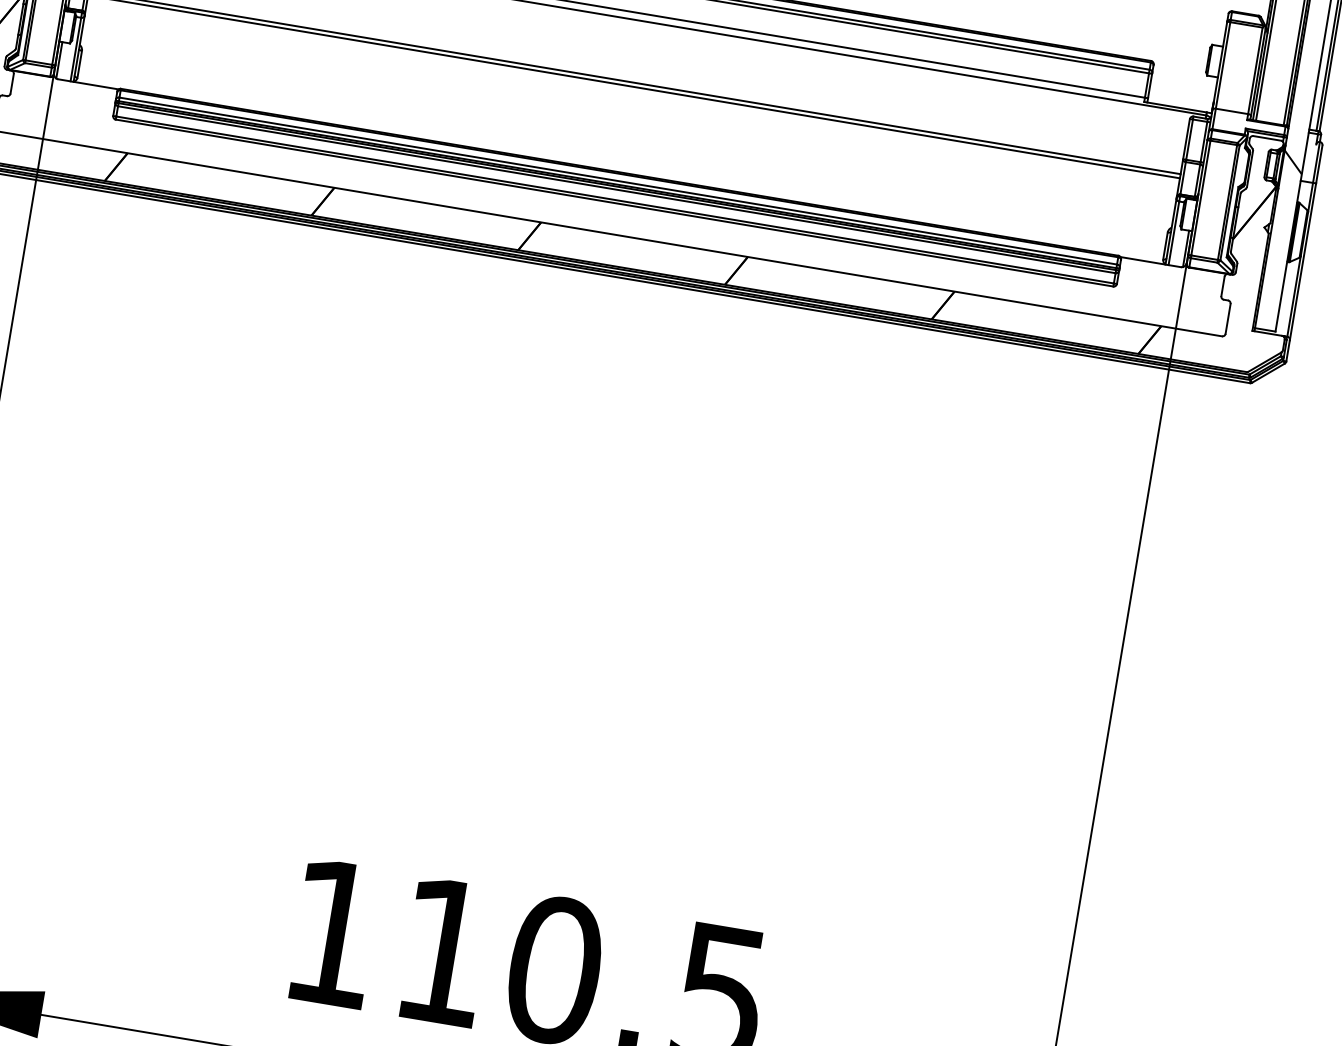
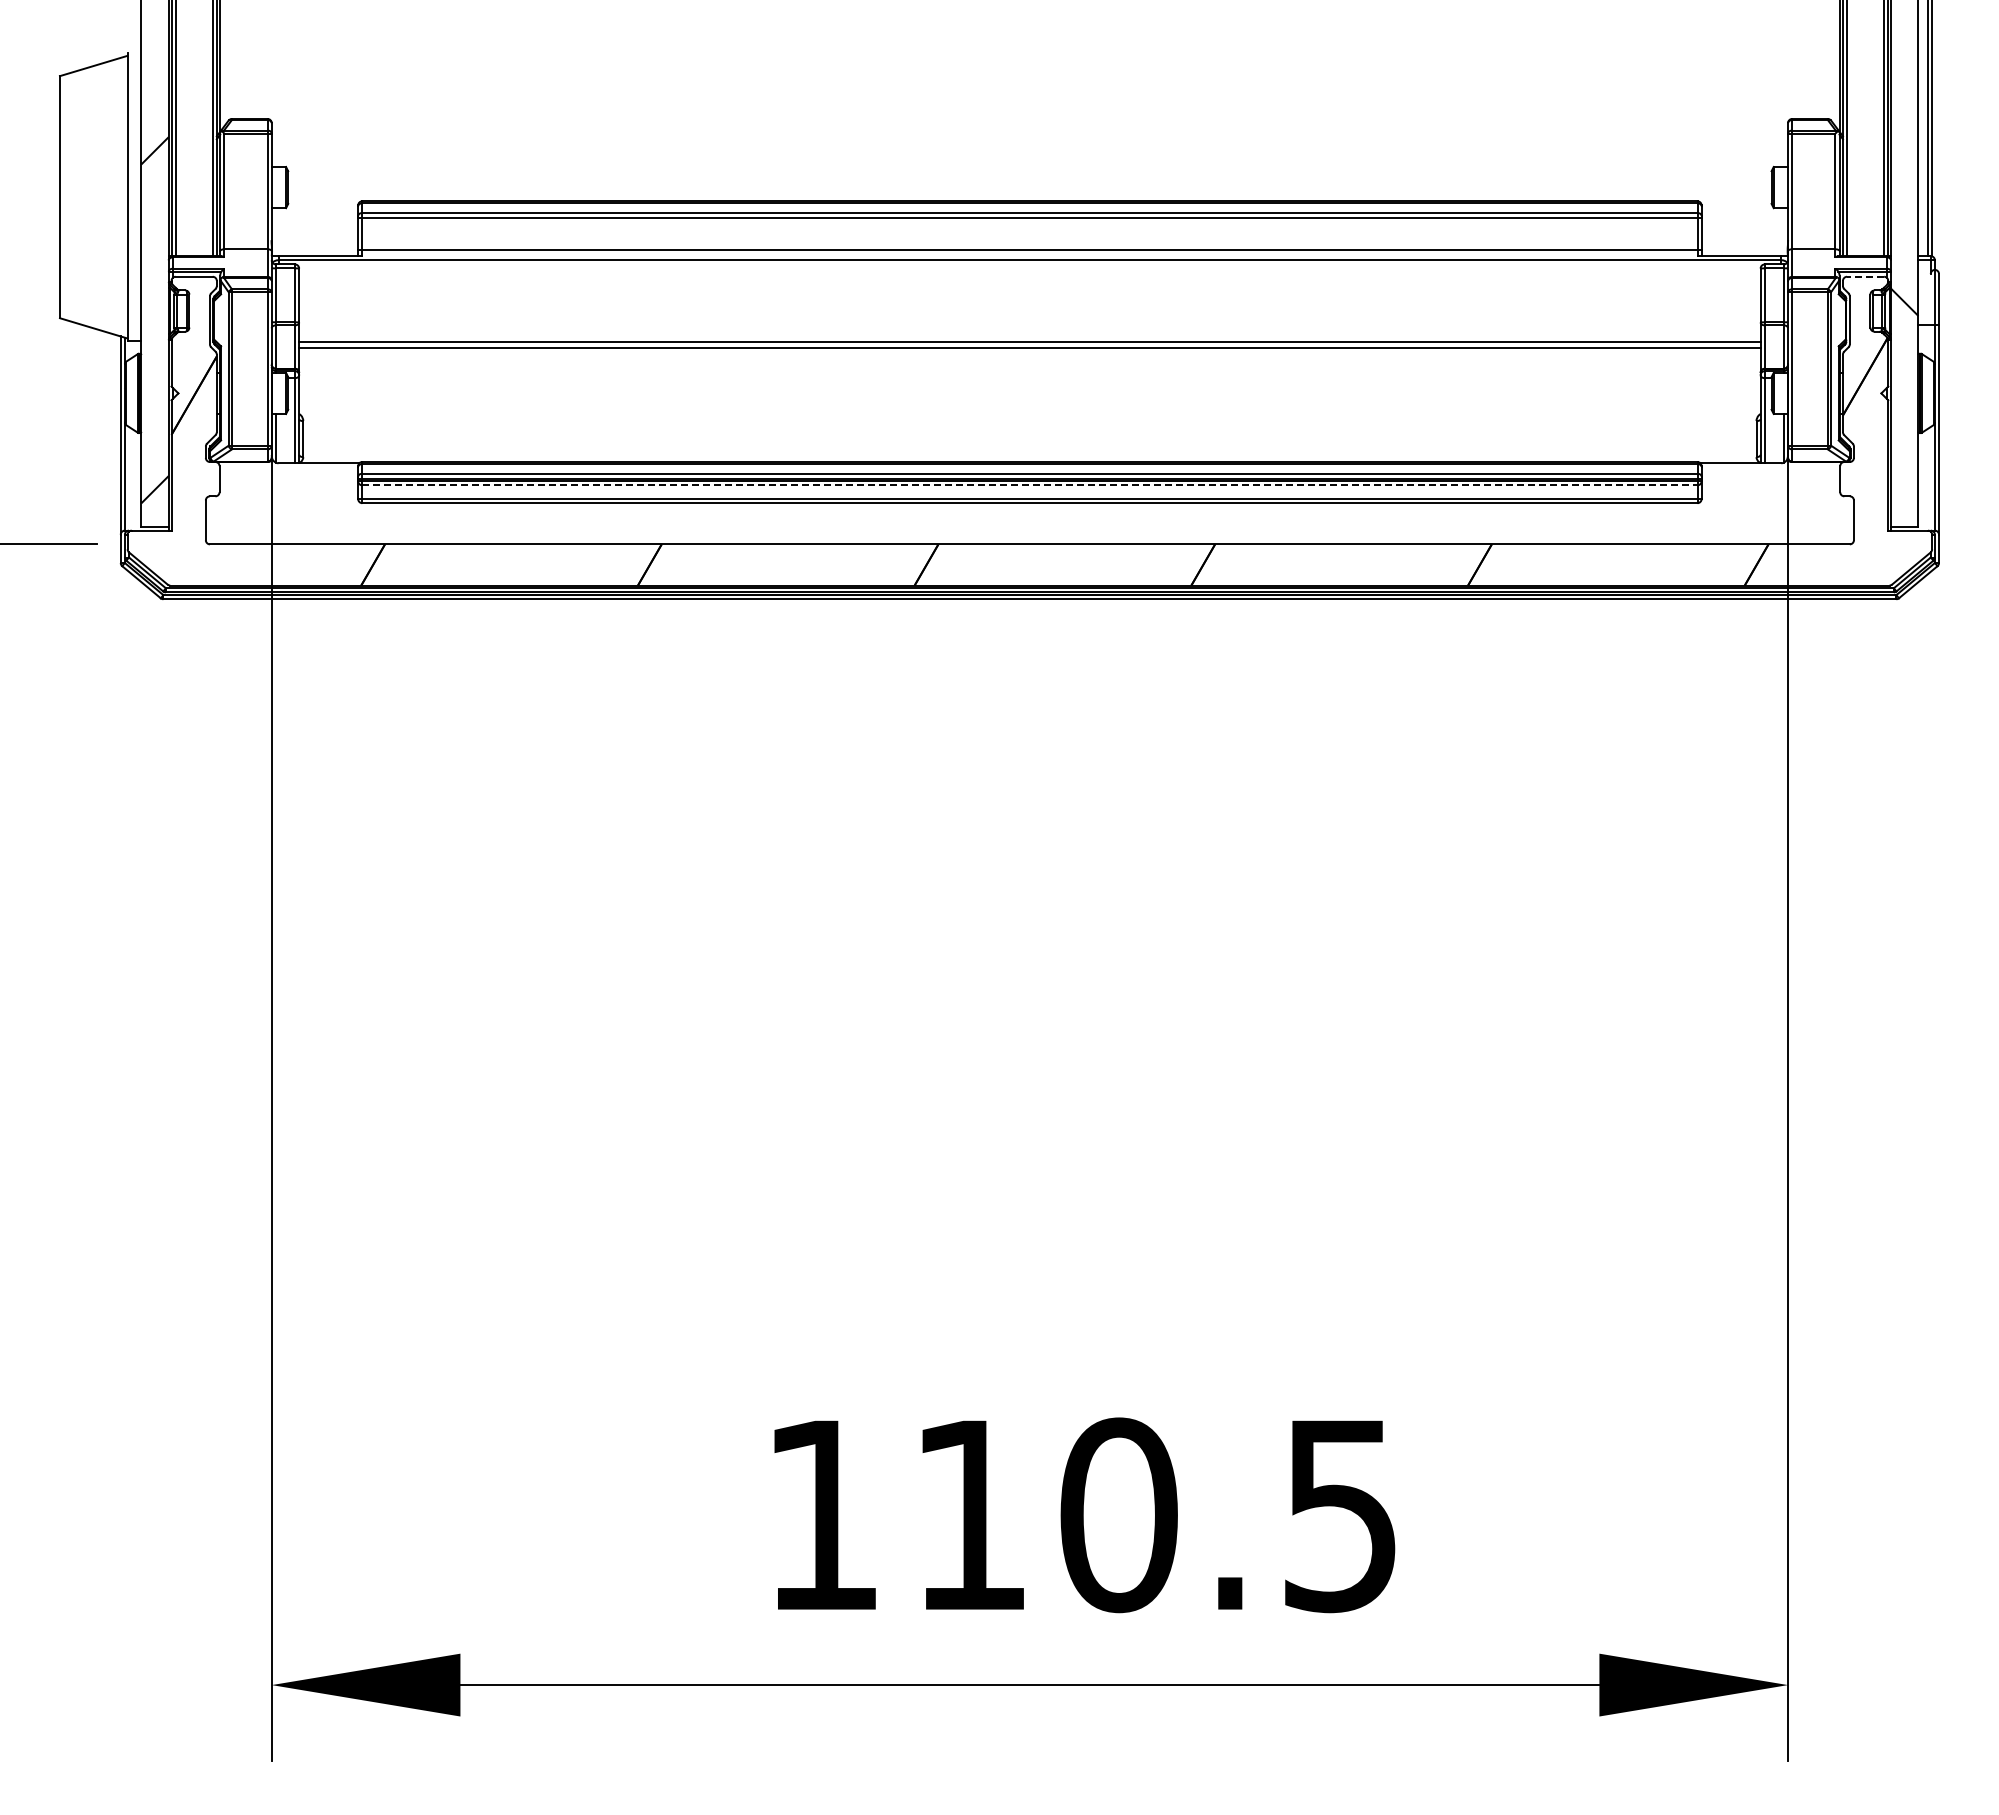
line: (1267, 138) -> (1865, 276), solid -> dashed
line: (616, 189) -> (1029, 485), solid -> dashed

